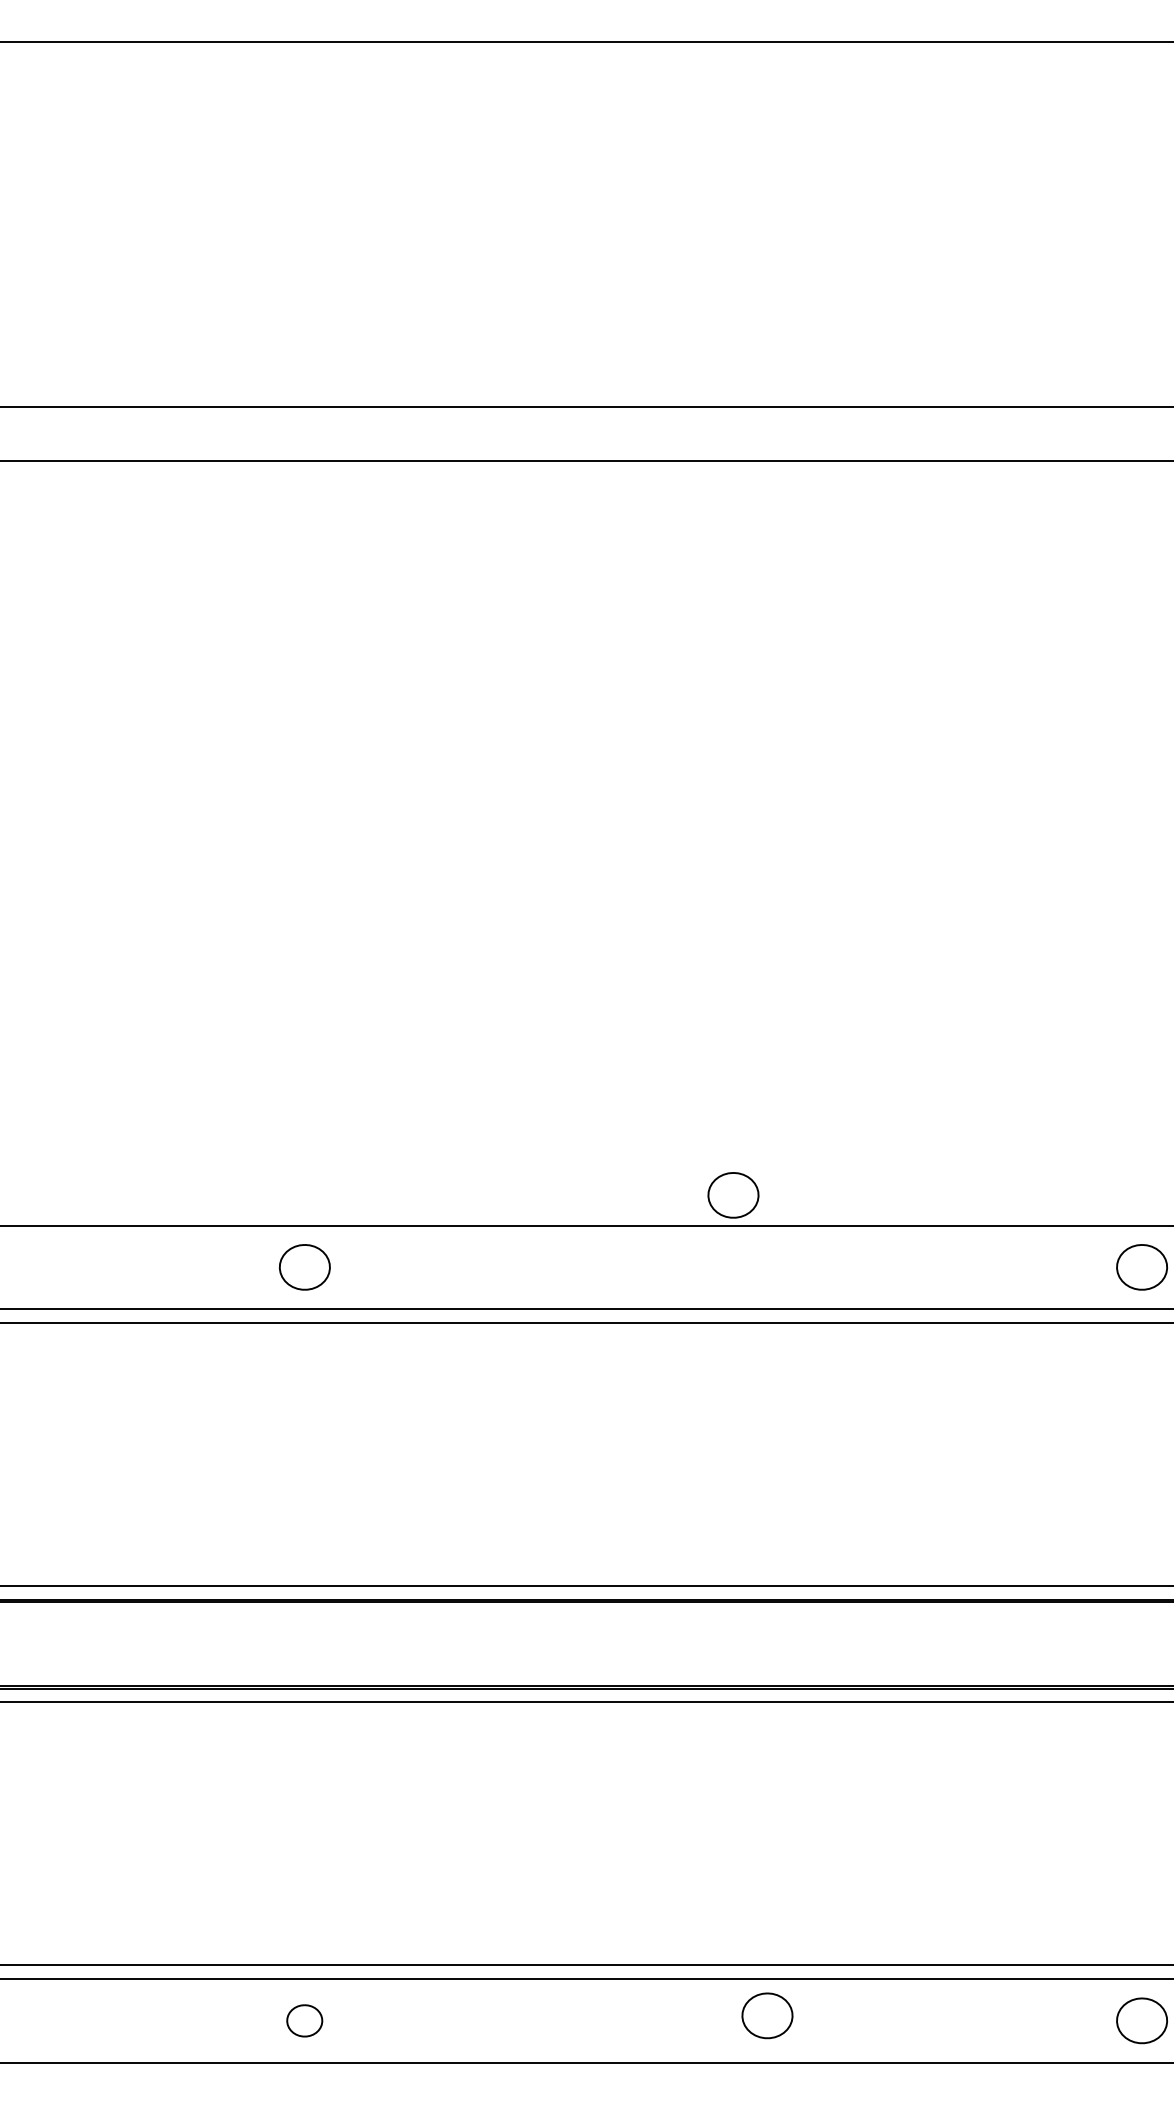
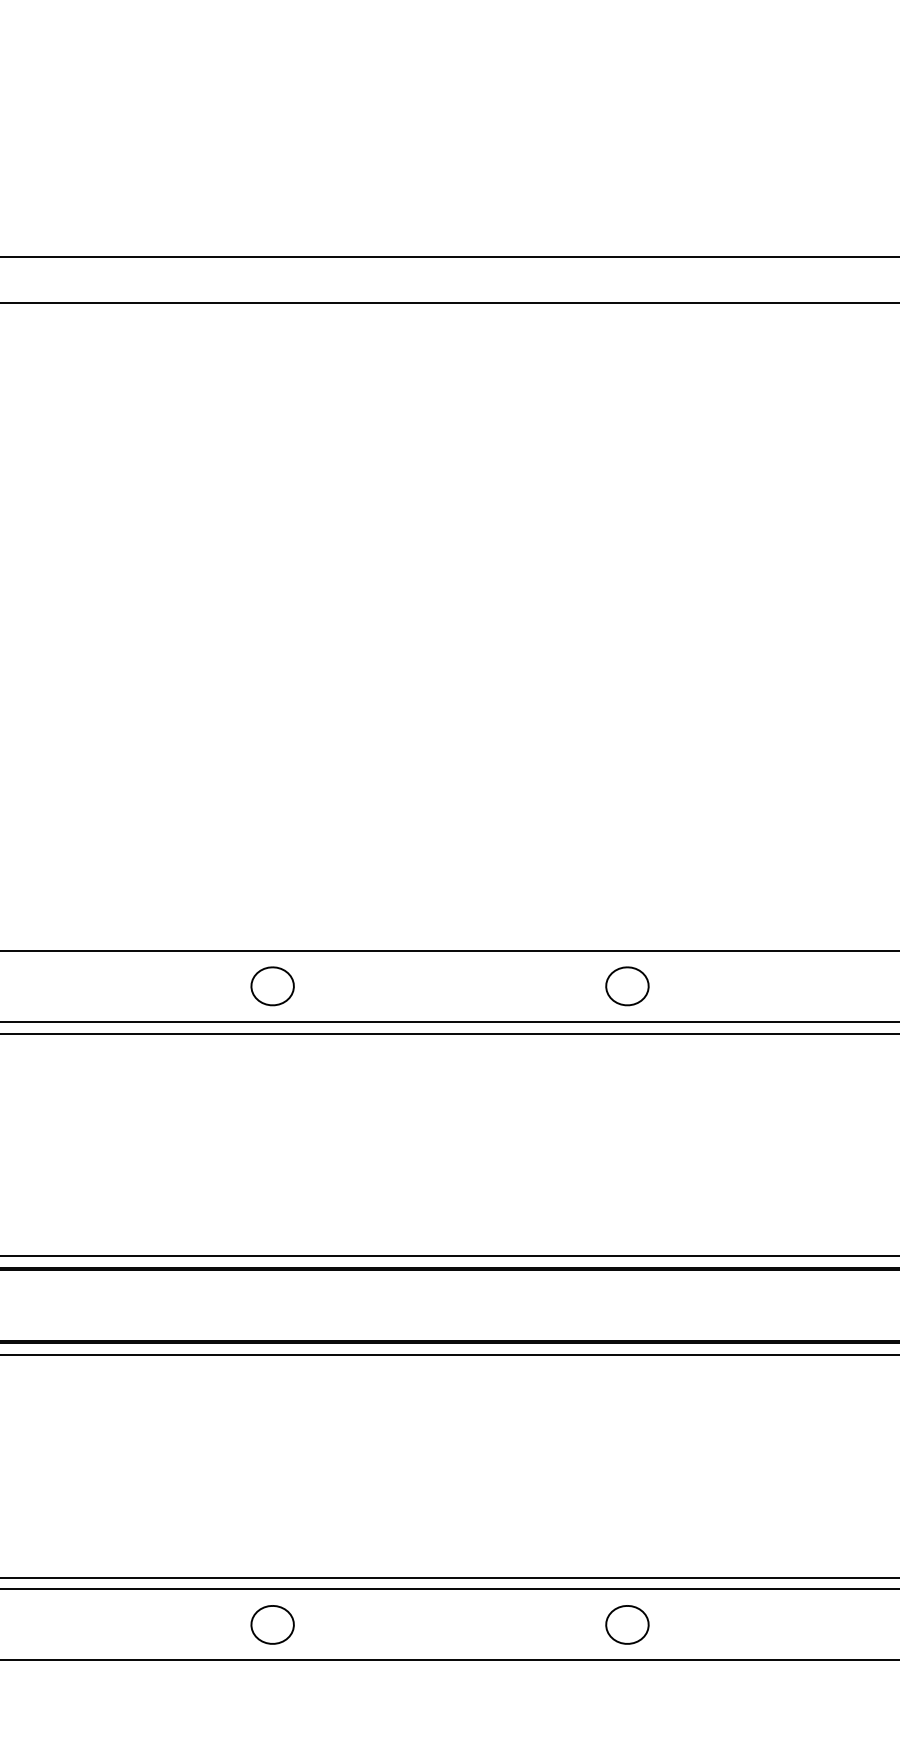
part: (733, 1195) -> (627, 986), moved
part: (767, 2015) -> (627, 1624), moved
part: (304, 2020) -> (272, 1624), size x1.43

